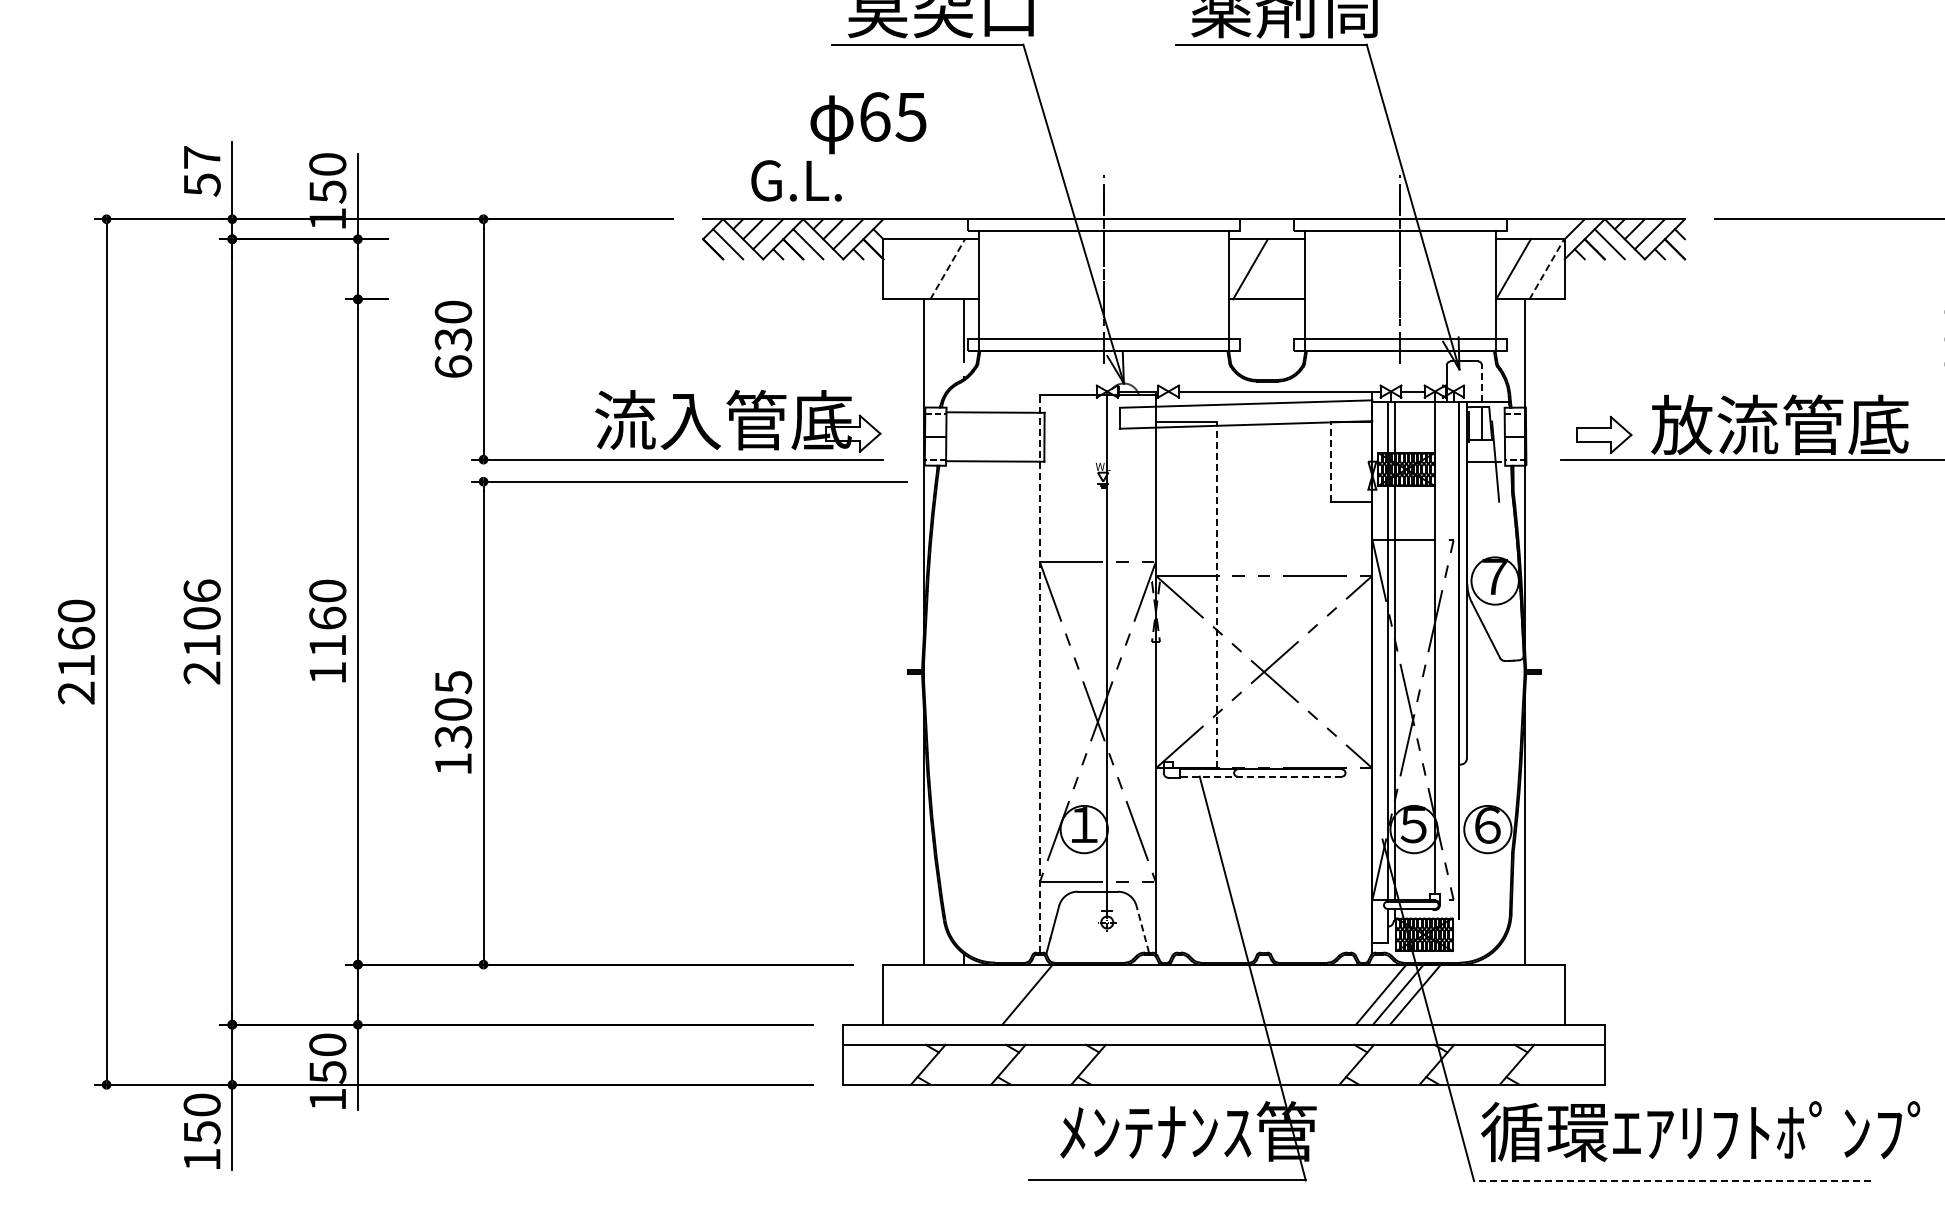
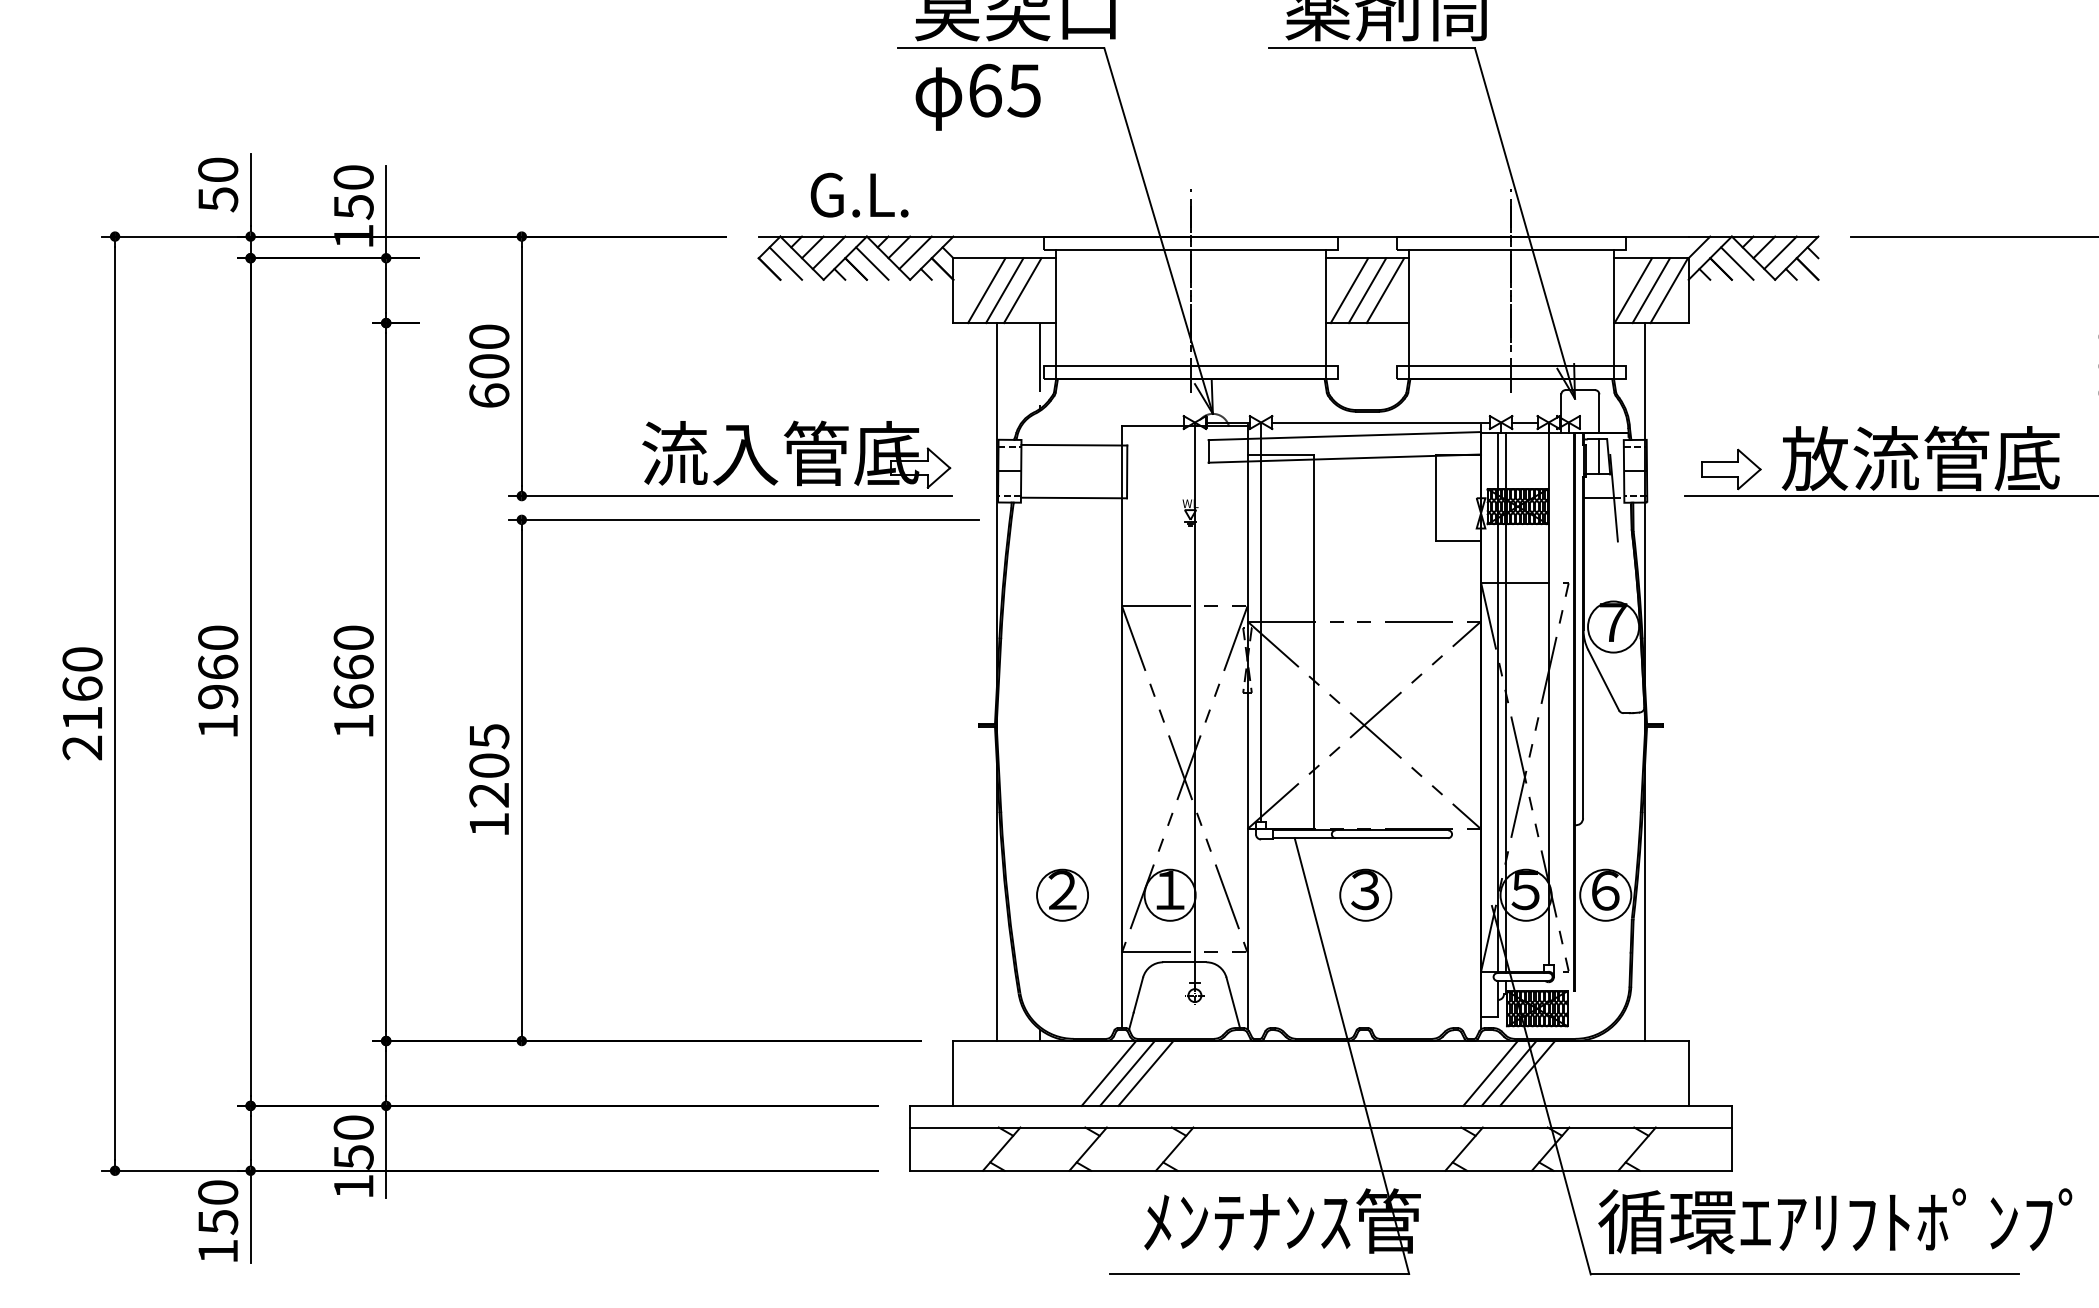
text: (868, 123) -> (978, 97), moved
text: (201, 157) -> (217, 169), 57 -> 50
line: (914, 269) -> (986, 290), added
line: (930, 269) -> (1004, 290), added
line: (947, 269) -> (1022, 290), dashed -> solid
line: (1266, 269) -> (1366, 290), added
line: (1283, 269) -> (1385, 290), added
line: (1529, 269) -> (1650, 290), added
line: (1546, 269) -> (1668, 290), dashed -> solid
text: (453, 339) -> (489, 366), 630 -> 600
line: (1482, 383) -> (1599, 413), dashed -> solid
line: (1330, 461) -> (1435, 498), dashed -> solid
line: (1168, 576) -> (1261, 622), added
line: (1217, 594) -> (1313, 641), dashed -> solid
text: (201, 631) -> (217, 681), 2106 -> 1960
text: (327, 645) -> (353, 696), 1160 -> 1660
line: (1039, 673) -> (1121, 726), dashed -> solid
text: (453, 736) -> (489, 794), 1305 -> 1205
line: (1260, 776) -> (1360, 838), dashed -> solid
part: (984, 829) -> (1062, 895), added
part: (1265, 829) -> (1365, 895), added
line: (1142, 928) -> (1232, 1002), dashed -> solid
line: (1044, 994) -> (1127, 1073), added
line: (1061, 994) -> (1145, 1073), added
line: (1672, 1180) -> (1804, 1274), dashed -> solid

